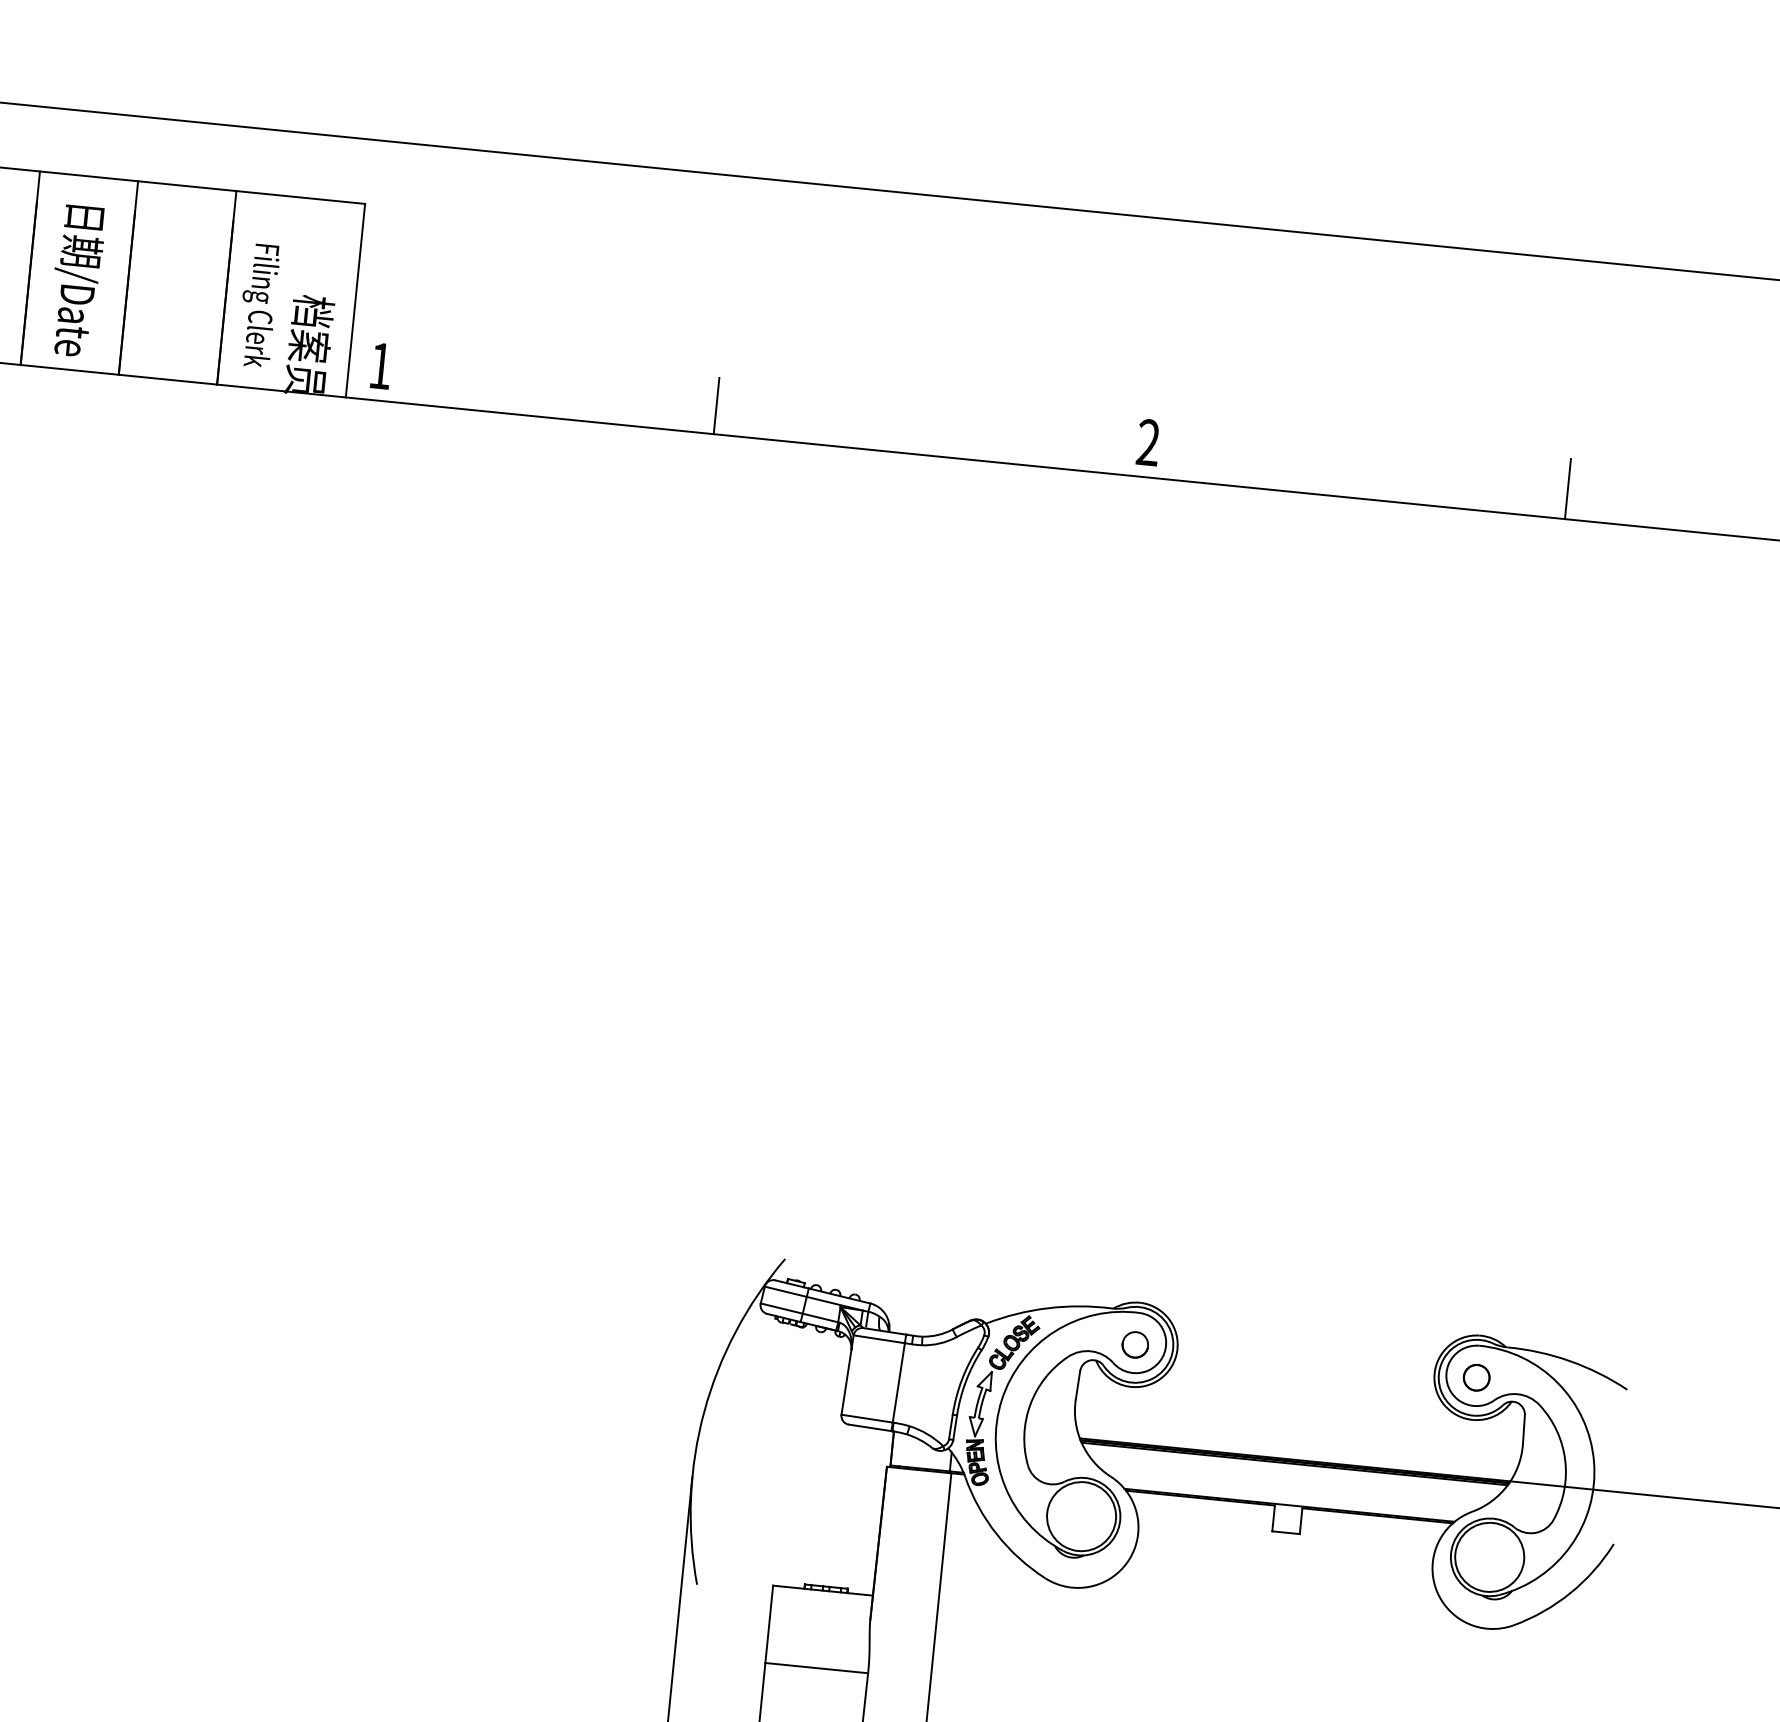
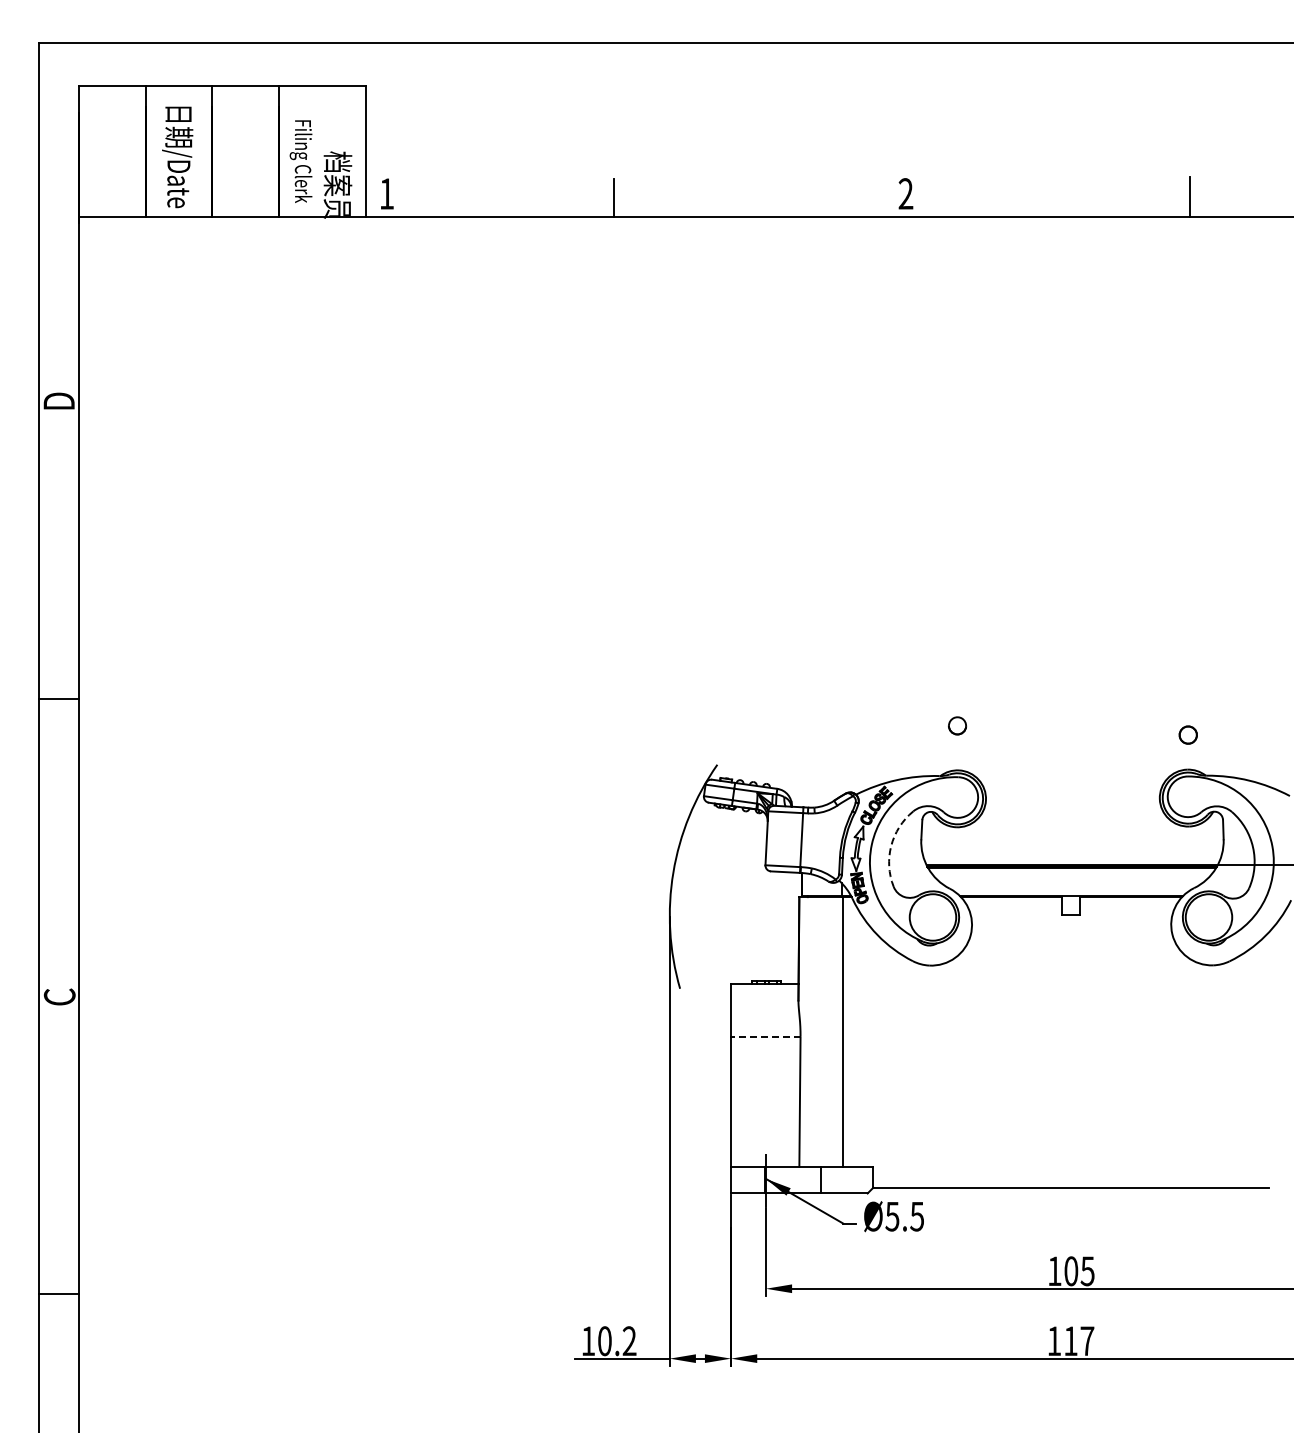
part: (1135, 1344) -> (957, 725), moved
part: (1475, 1376) -> (1187, 734), moved
arc: (1030, 1404) -> (891, 845), solid -> dashed
line: (816, 1667) -> (765, 1036), solid -> dashed

